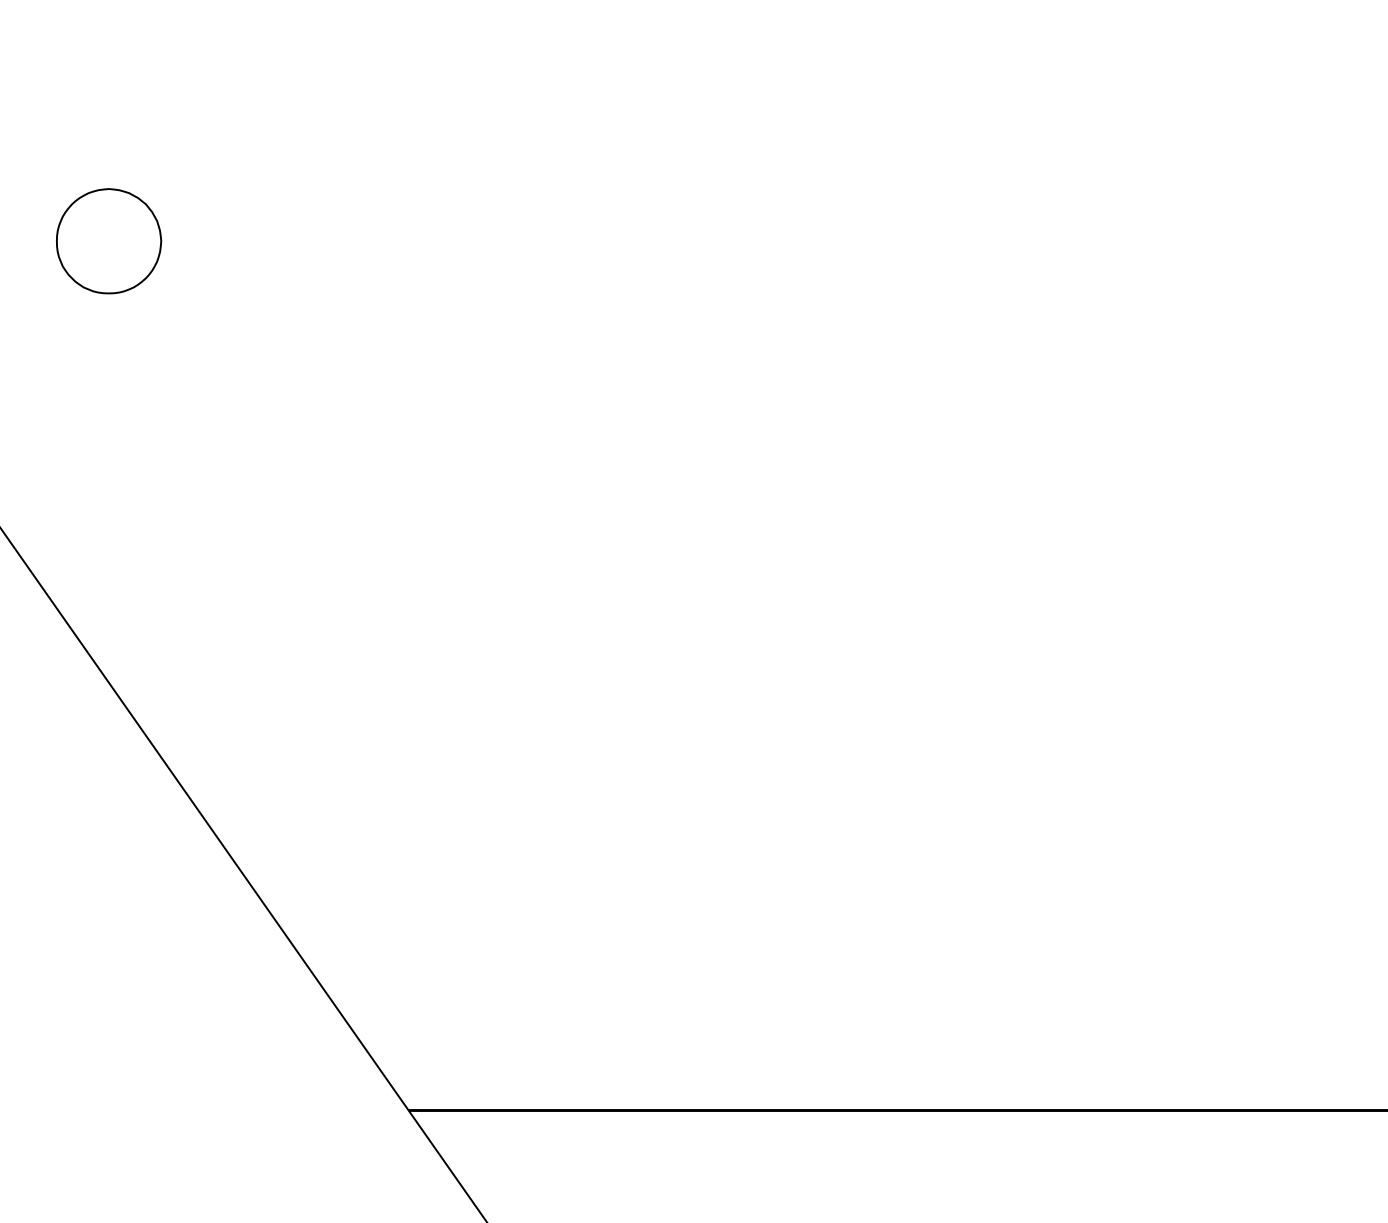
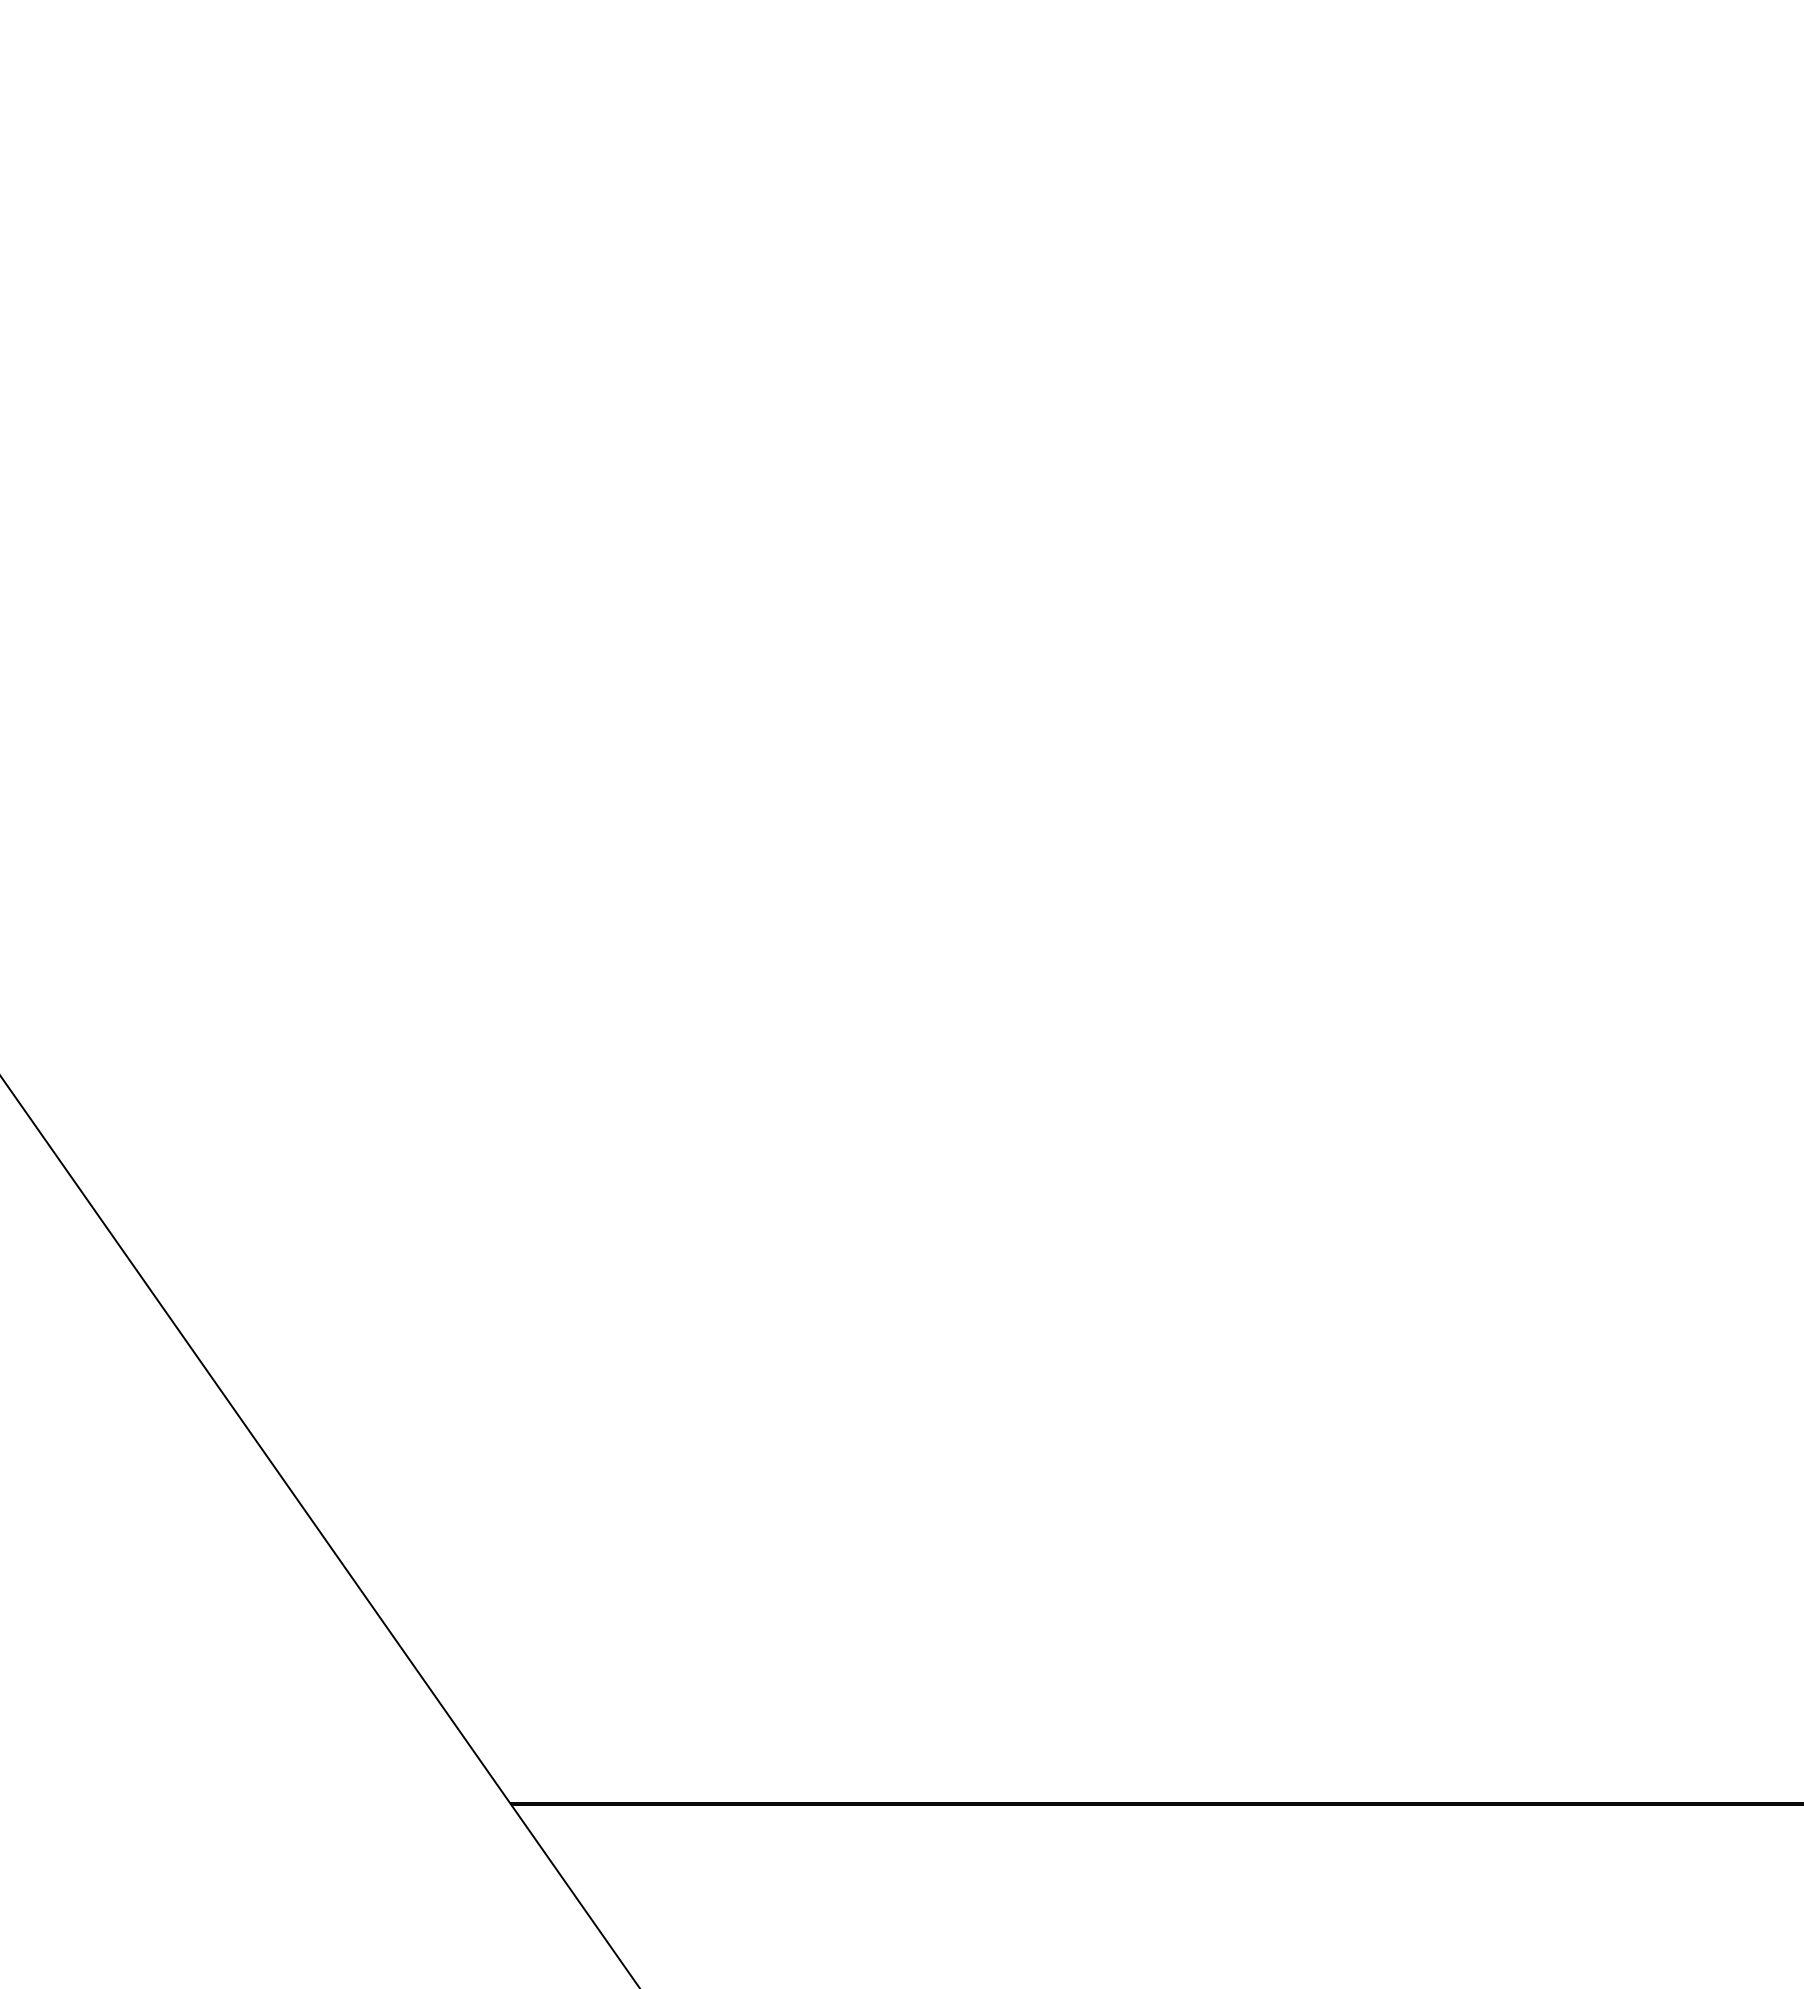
part: (109, 241) -> (131, 703), removed

